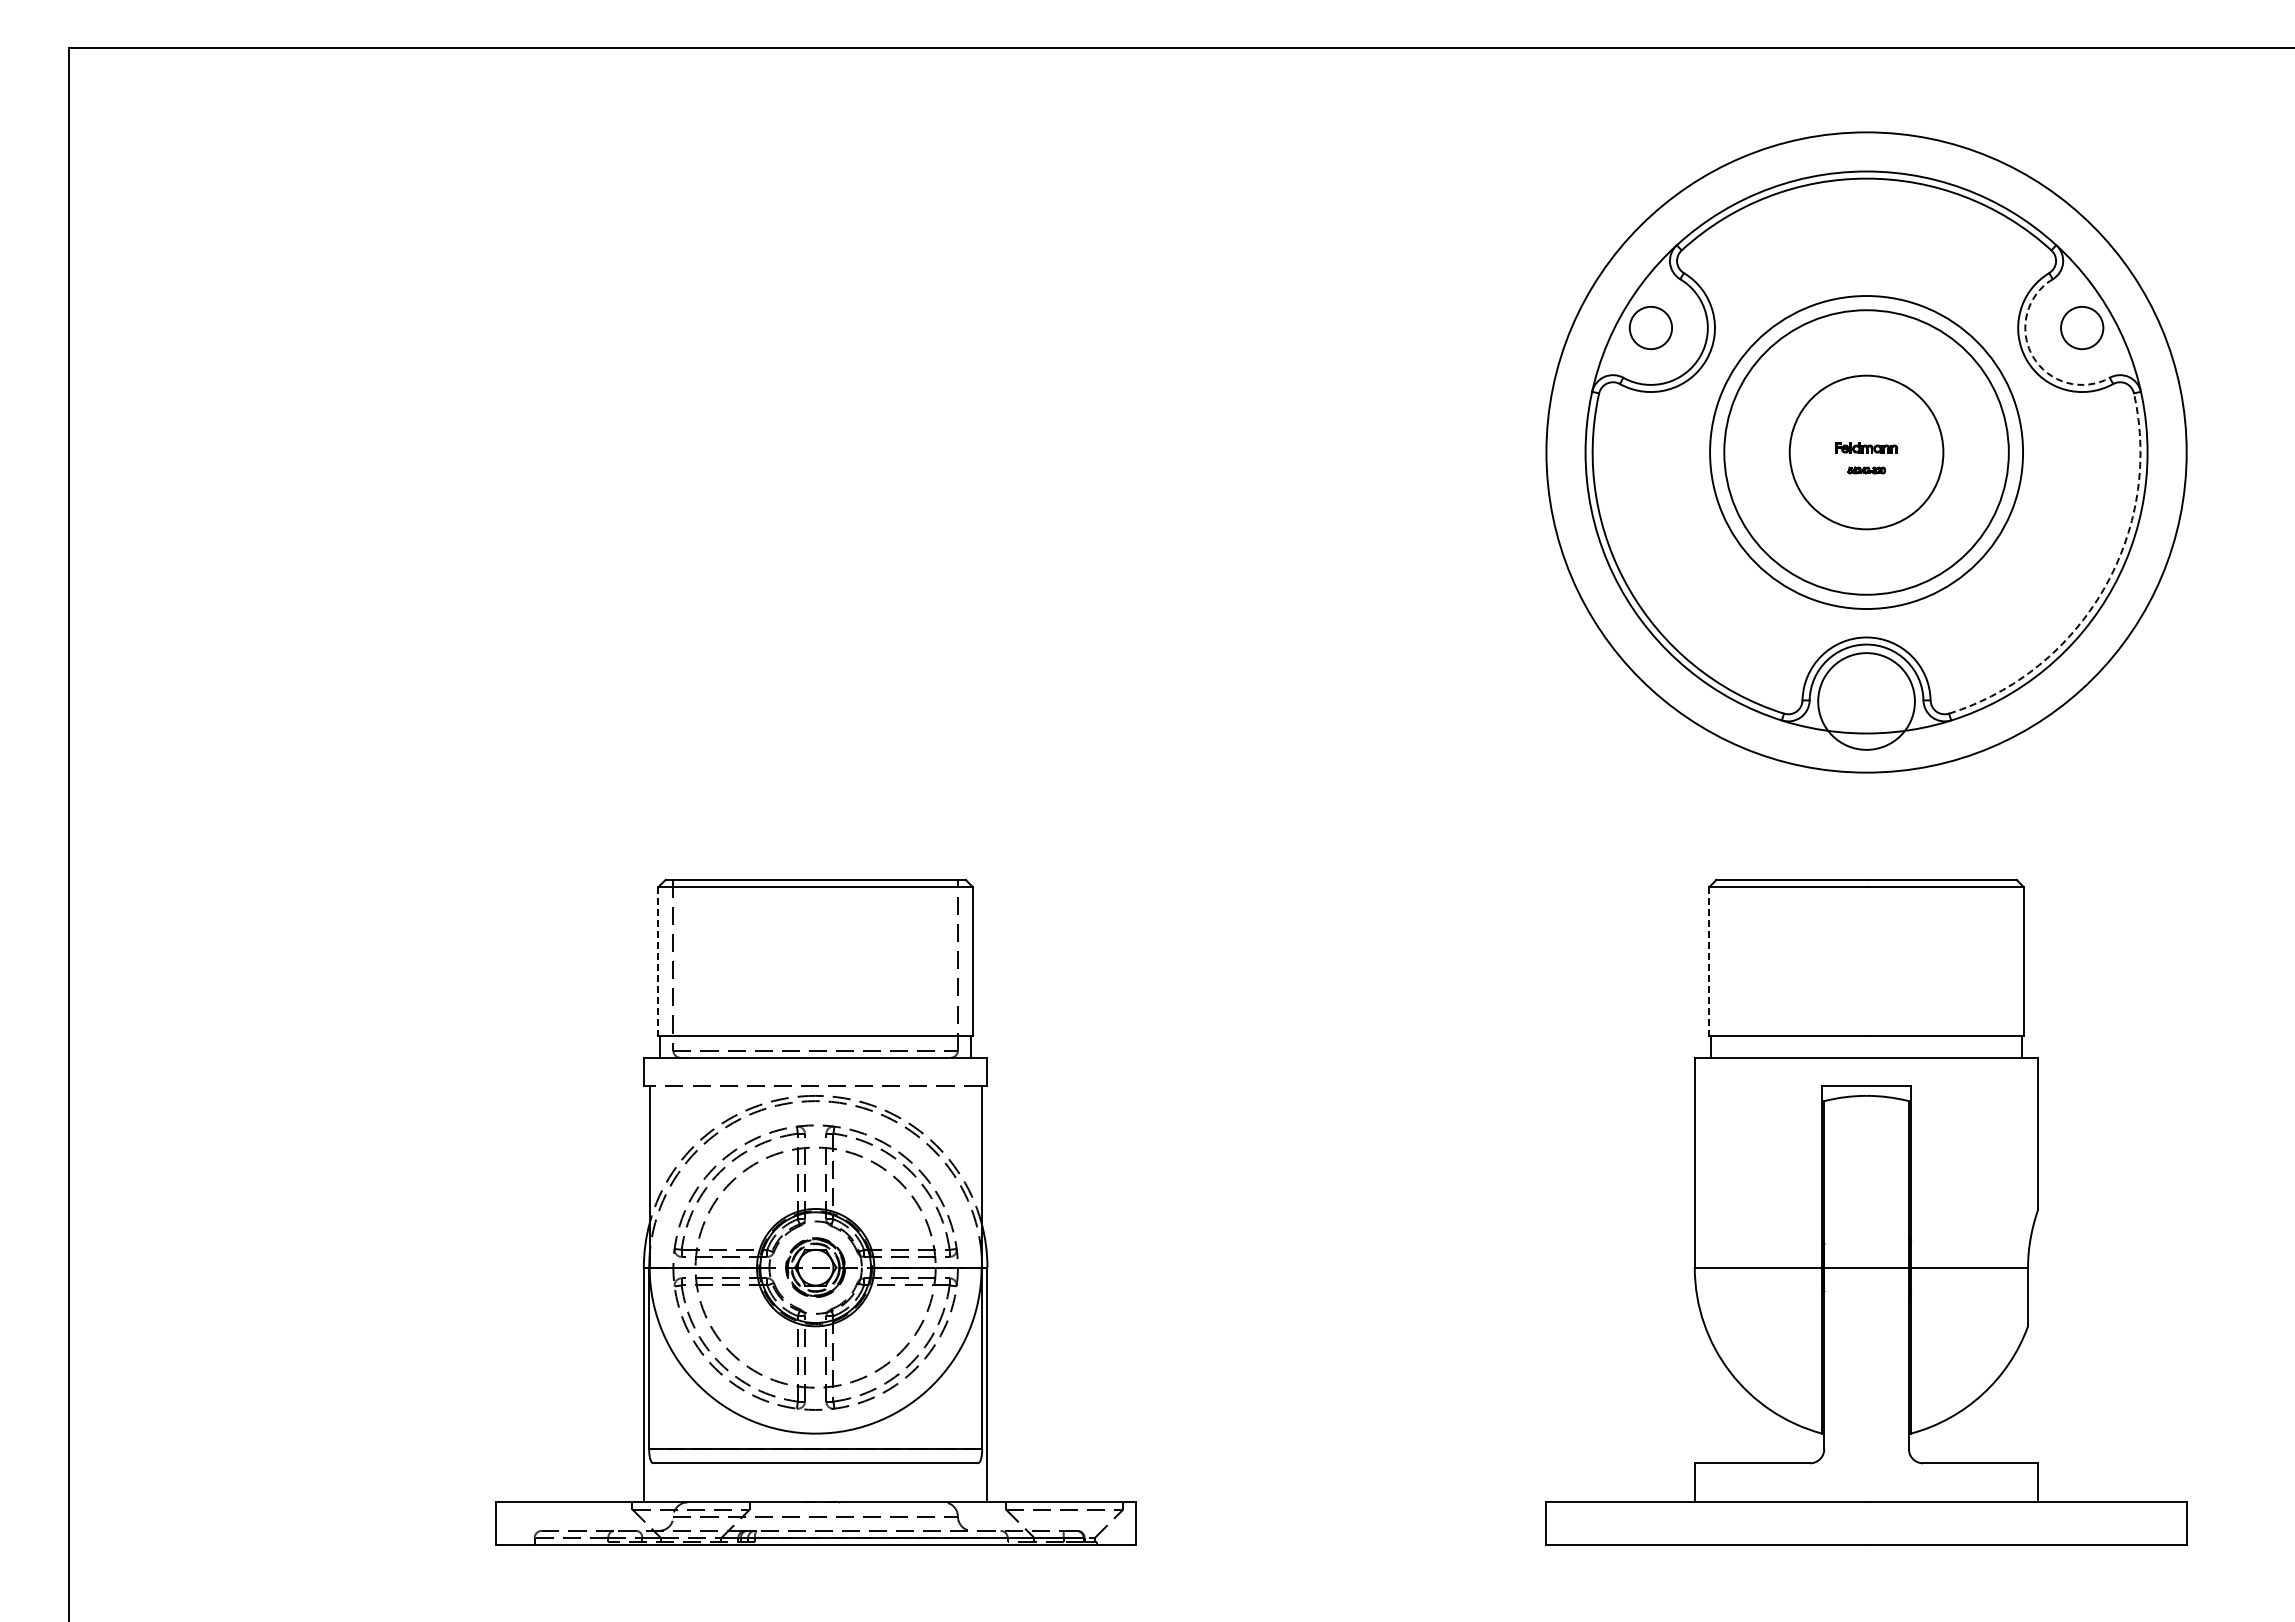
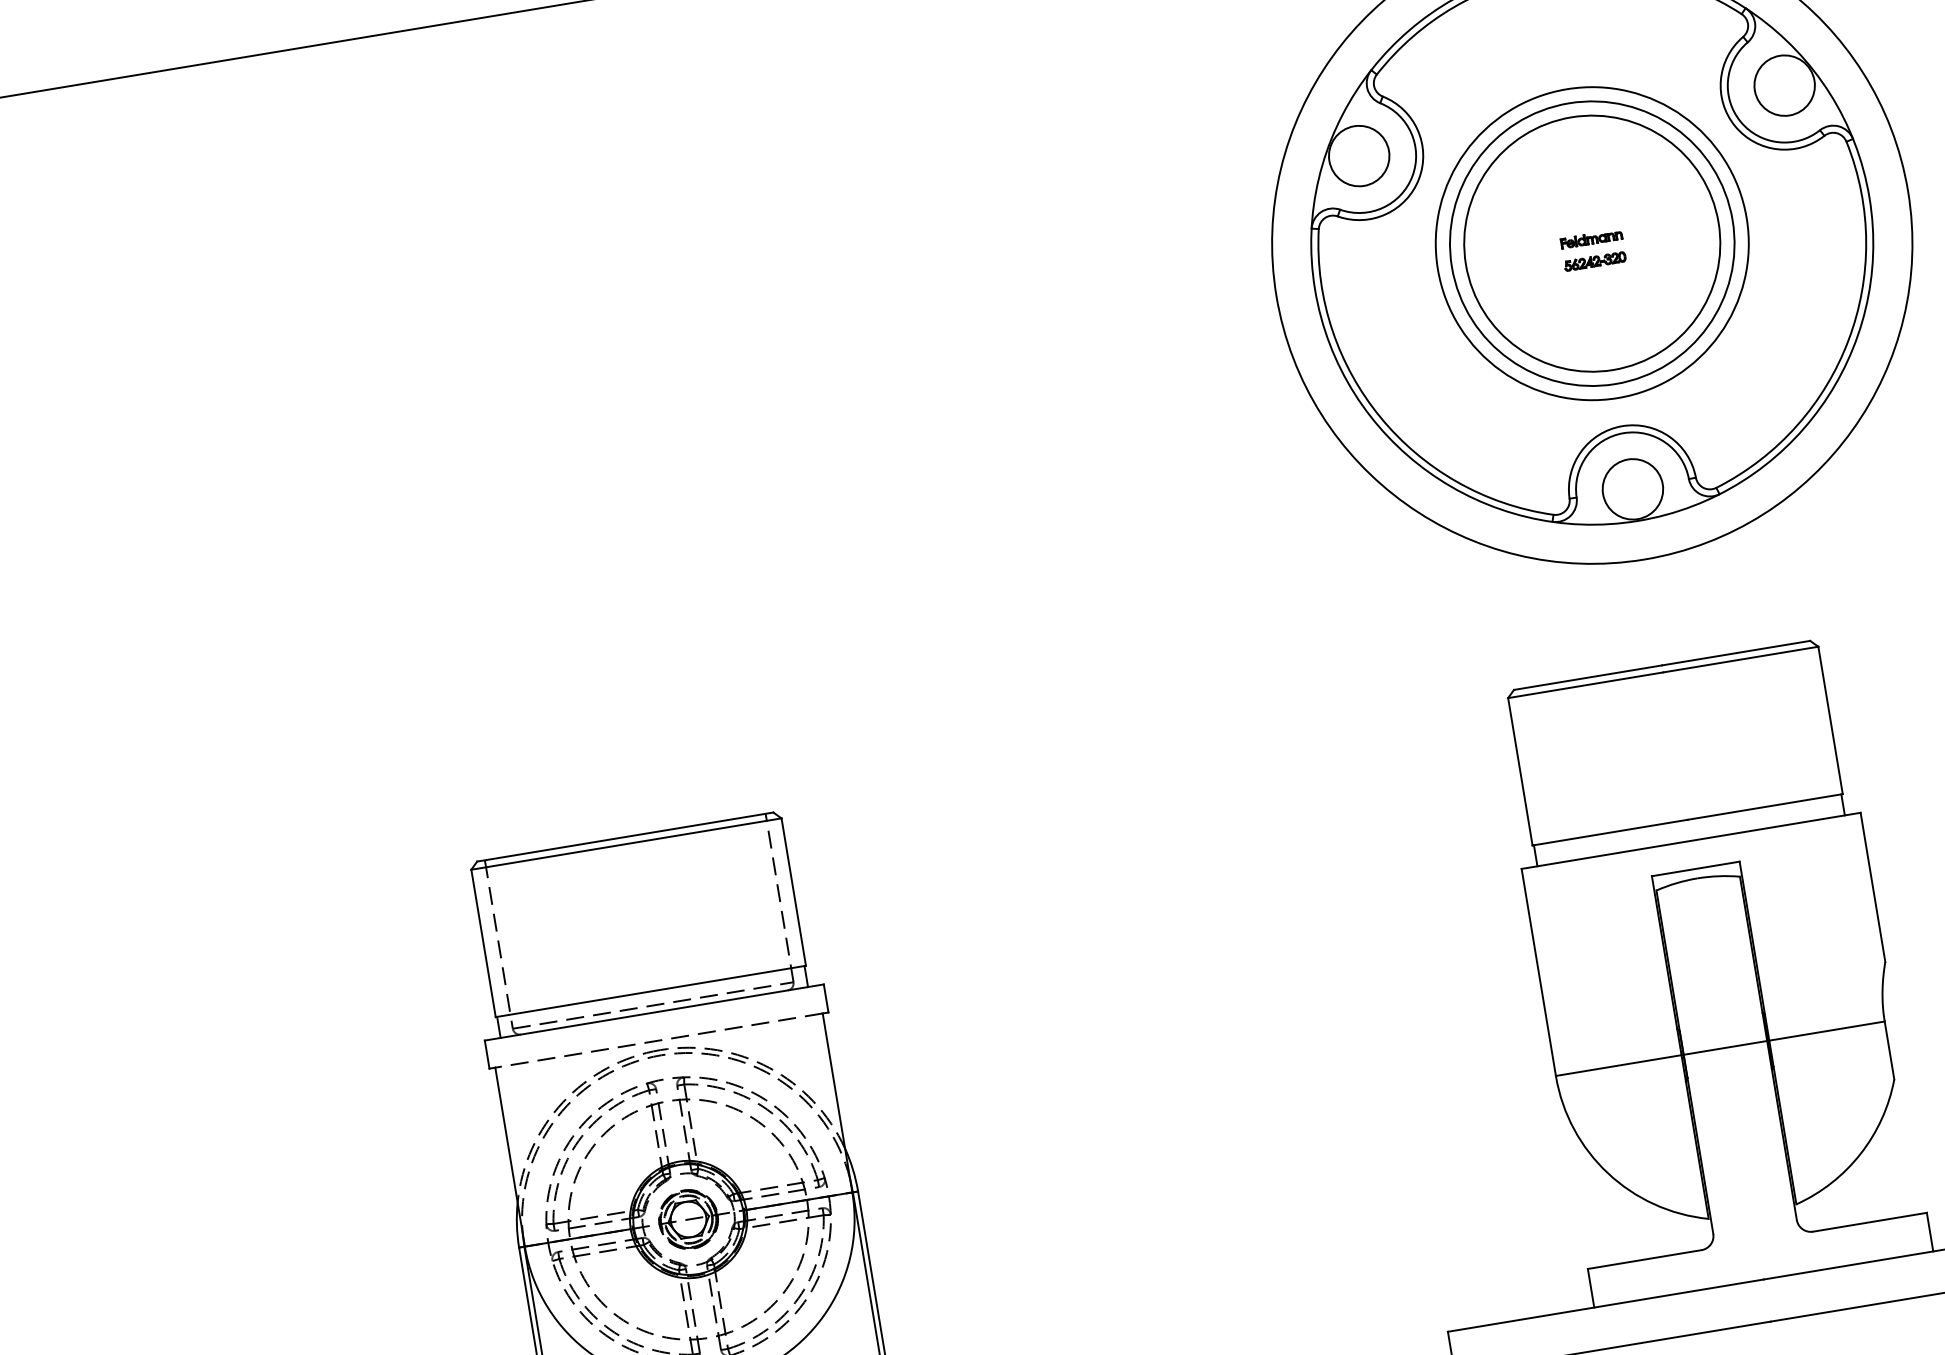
circle: (1650, 327) -> (1358, 155), size x1.43
circle: (2081, 327) -> (1783, 85), size x1.43
arc: (2032, 356) -> (1740, 121), dashed -> solid
circle: (1866, 452) -> (1592, 243), size x1.67
part: (1866, 470) -> (1595, 261), size x1.67
arc: (2103, 589) -> (1848, 340), dashed -> solid
circle: (1866, 701) -> (1632, 489), size x0.62
line: (658, 961) -> (483, 943), dashed -> solid
line: (1709, 961) -> (1520, 771), dashed -> solid

